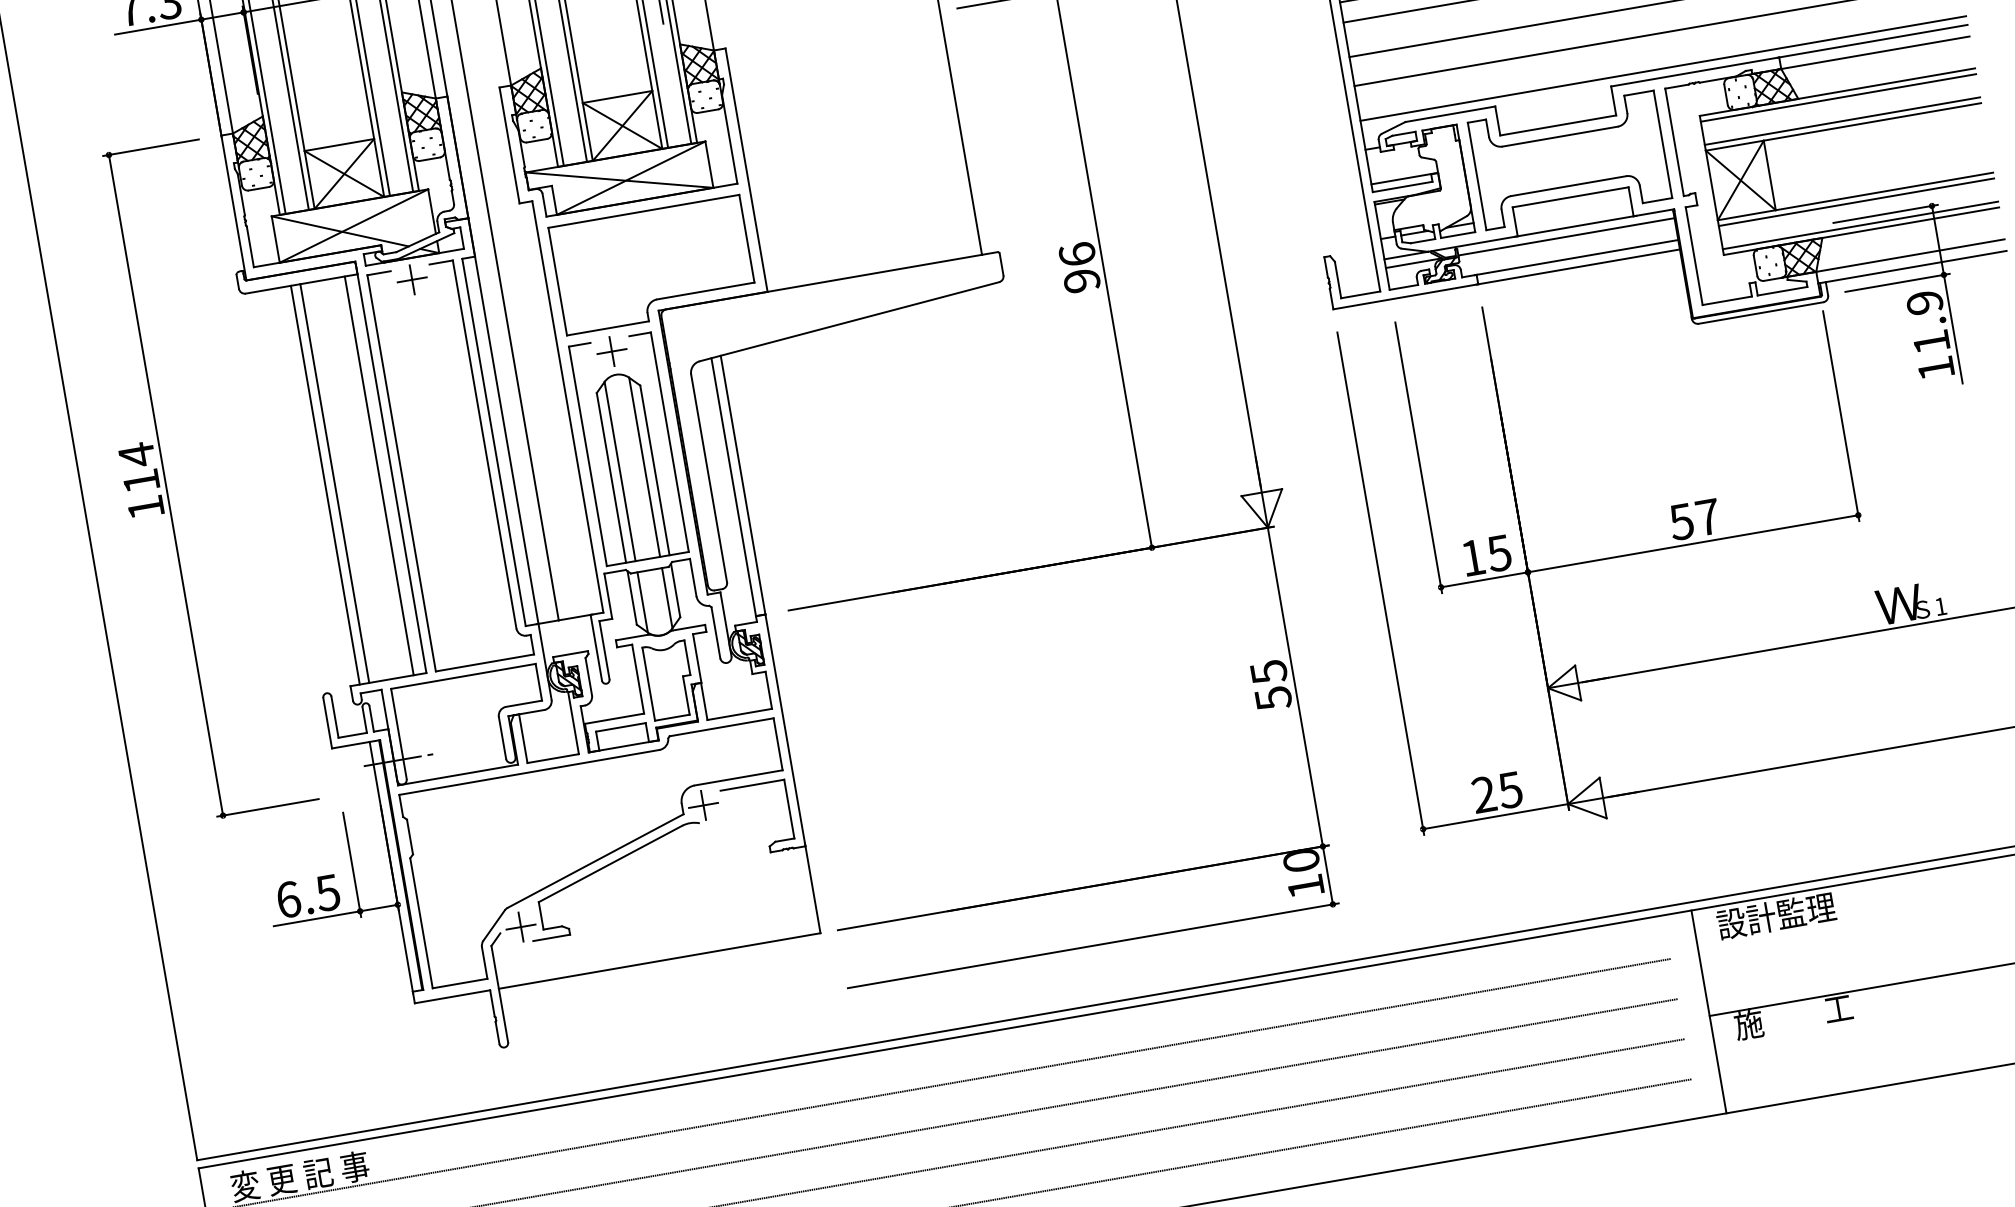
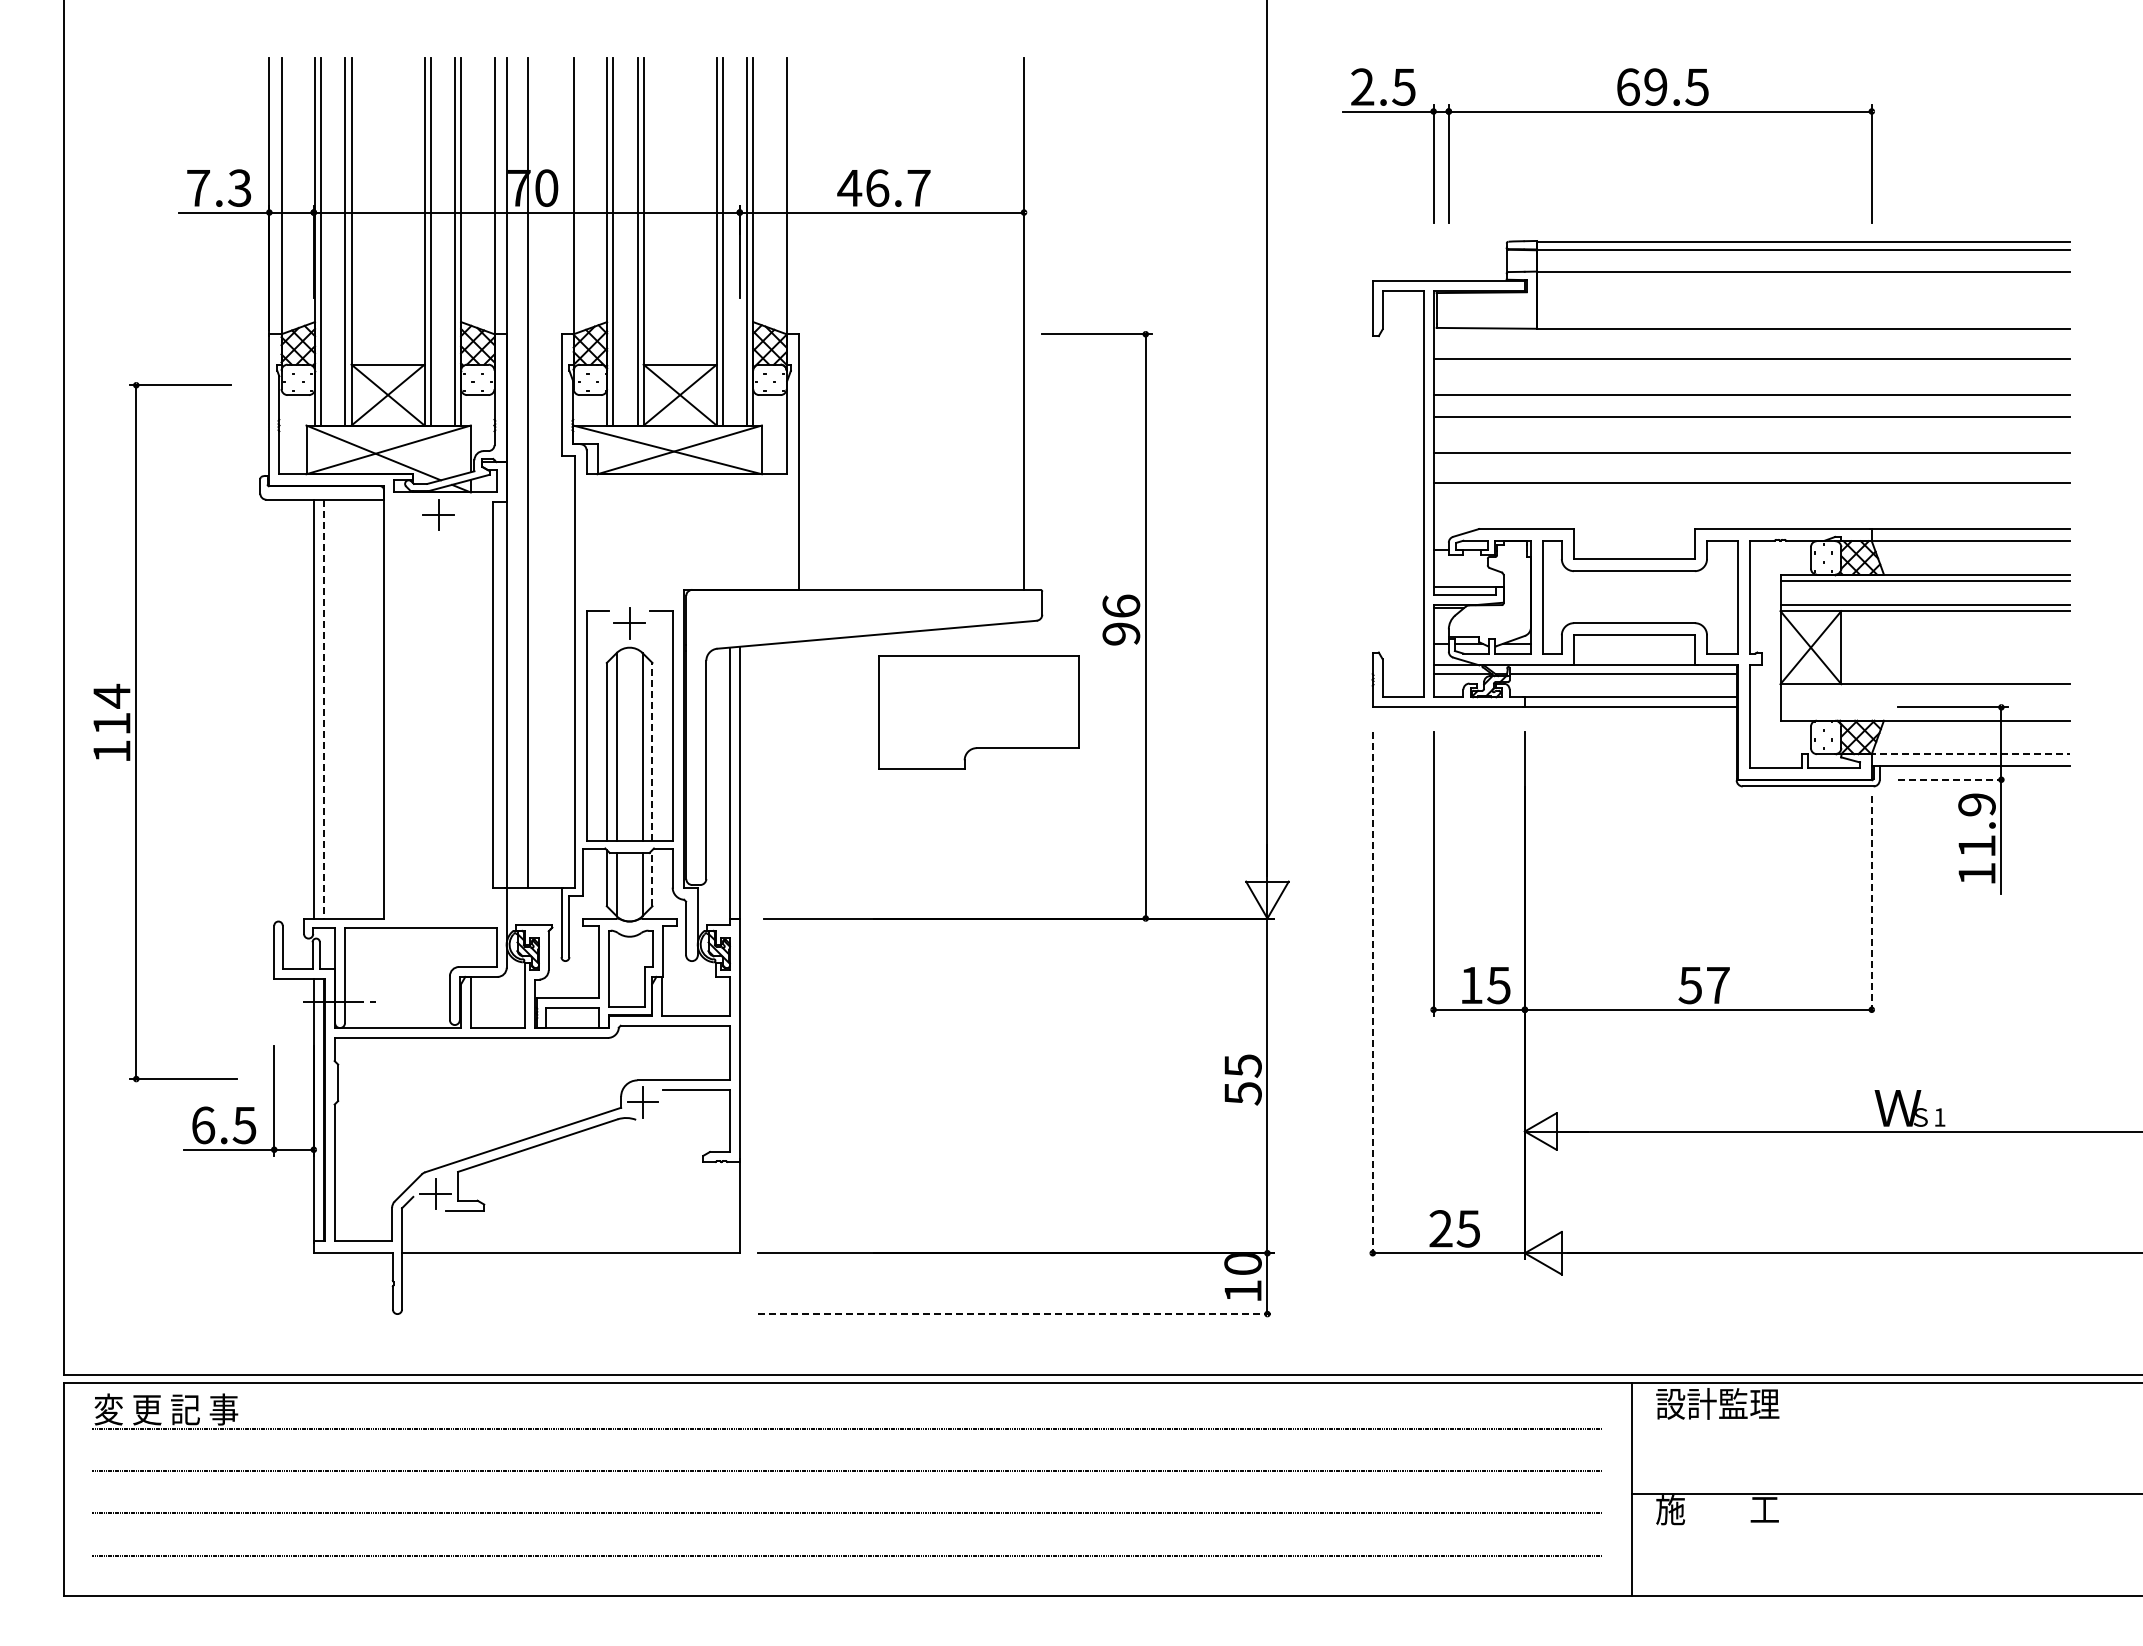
line: (1663, 68) -> (1751, 519), removed
line: (1855, 202) -> (1924, 690), removed
line: (1859, 225) -> (1924, 714), removed
line: (1909, 256) -> (1969, 754), solid -> dashed
part: (652, 265) -> (978, 712), moved
line: (1897, 282) -> (1952, 779), solid -> dashed
line: (1841, 416) -> (1871, 906), solid -> dashed
part: (486, 458) -> (482, 710), removed
line: (654, 469) -> (652, 751), solid -> dashed
line: (379, 475) -> (370, 708), removed
line: (334, 483) -> (323, 709), solid -> dashed
part: (166, 485) -> (136, 732), moved
line: (1380, 583) -> (1372, 995), solid -> dashed
line: (675, 589) -> (652, 877), solid -> dashed
line: (1093, 946) -> (1015, 1314), solid -> dashed

